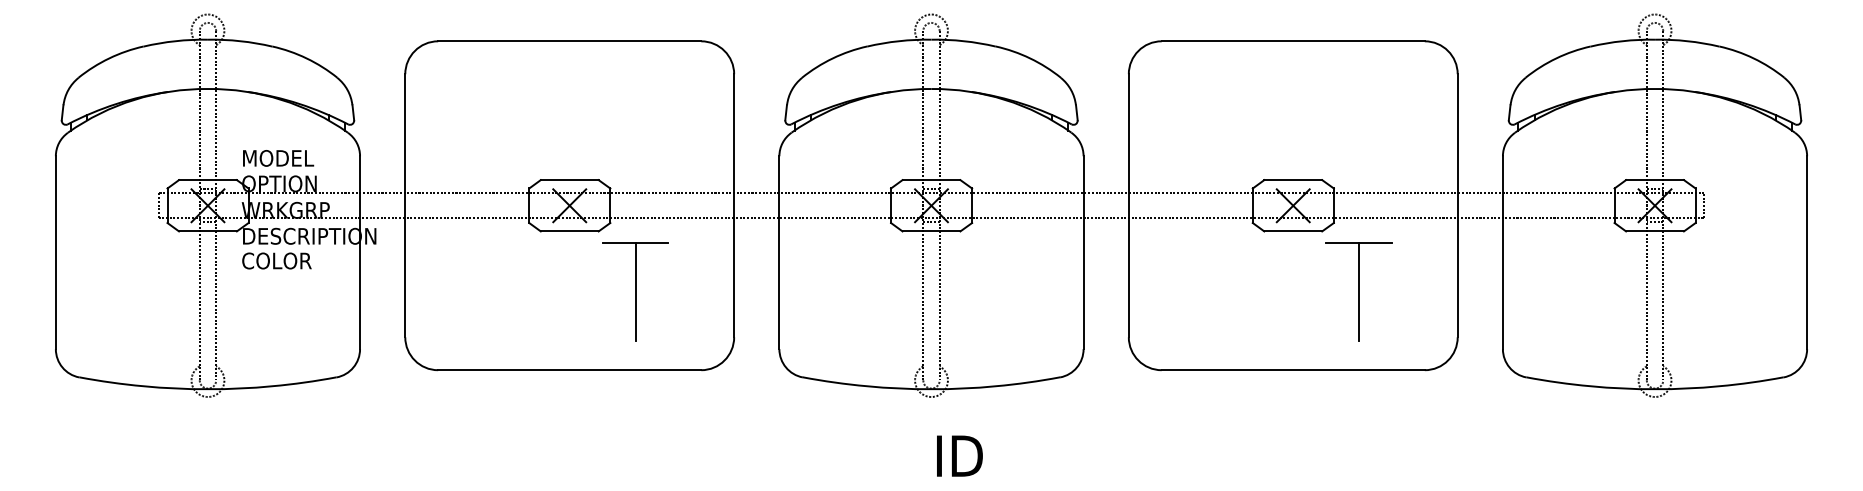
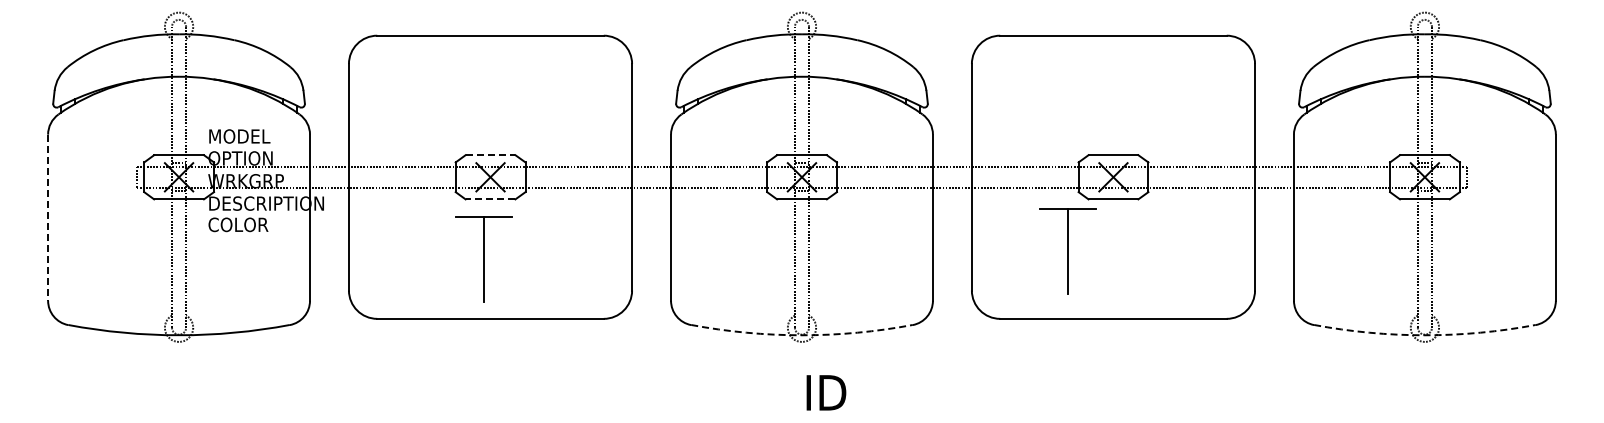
line: (569, 180) -> (490, 155), solid -> dashed
line: (569, 231) -> (490, 199), solid -> dashed
line: (56, 253) -> (48, 218), solid -> dashed
part: (634, 291) -> (483, 259), moved
part: (1358, 291) -> (1067, 251), moved
arc: (930, 389) -> (801, 335), solid -> dashed
arc: (1654, 389) -> (1424, 335), solid -> dashed

